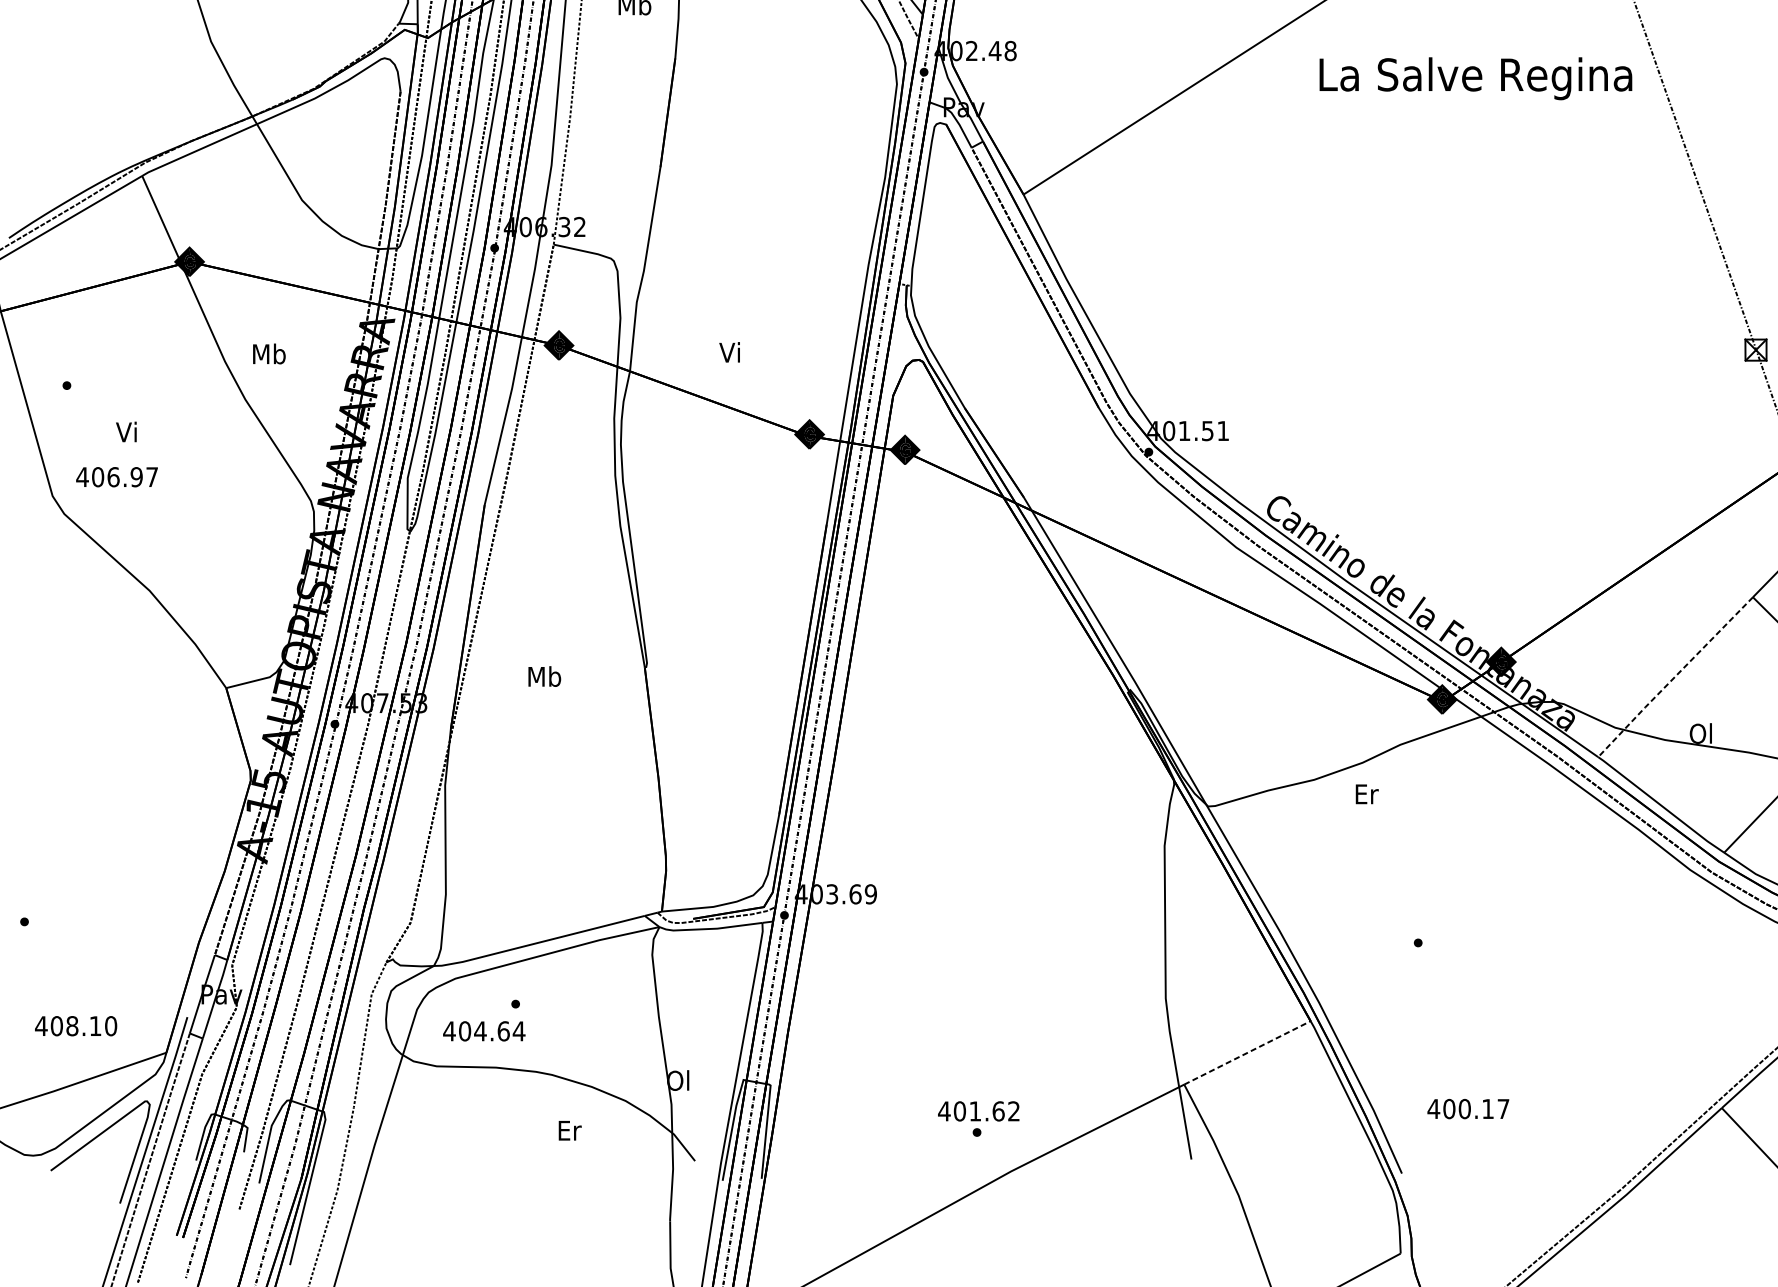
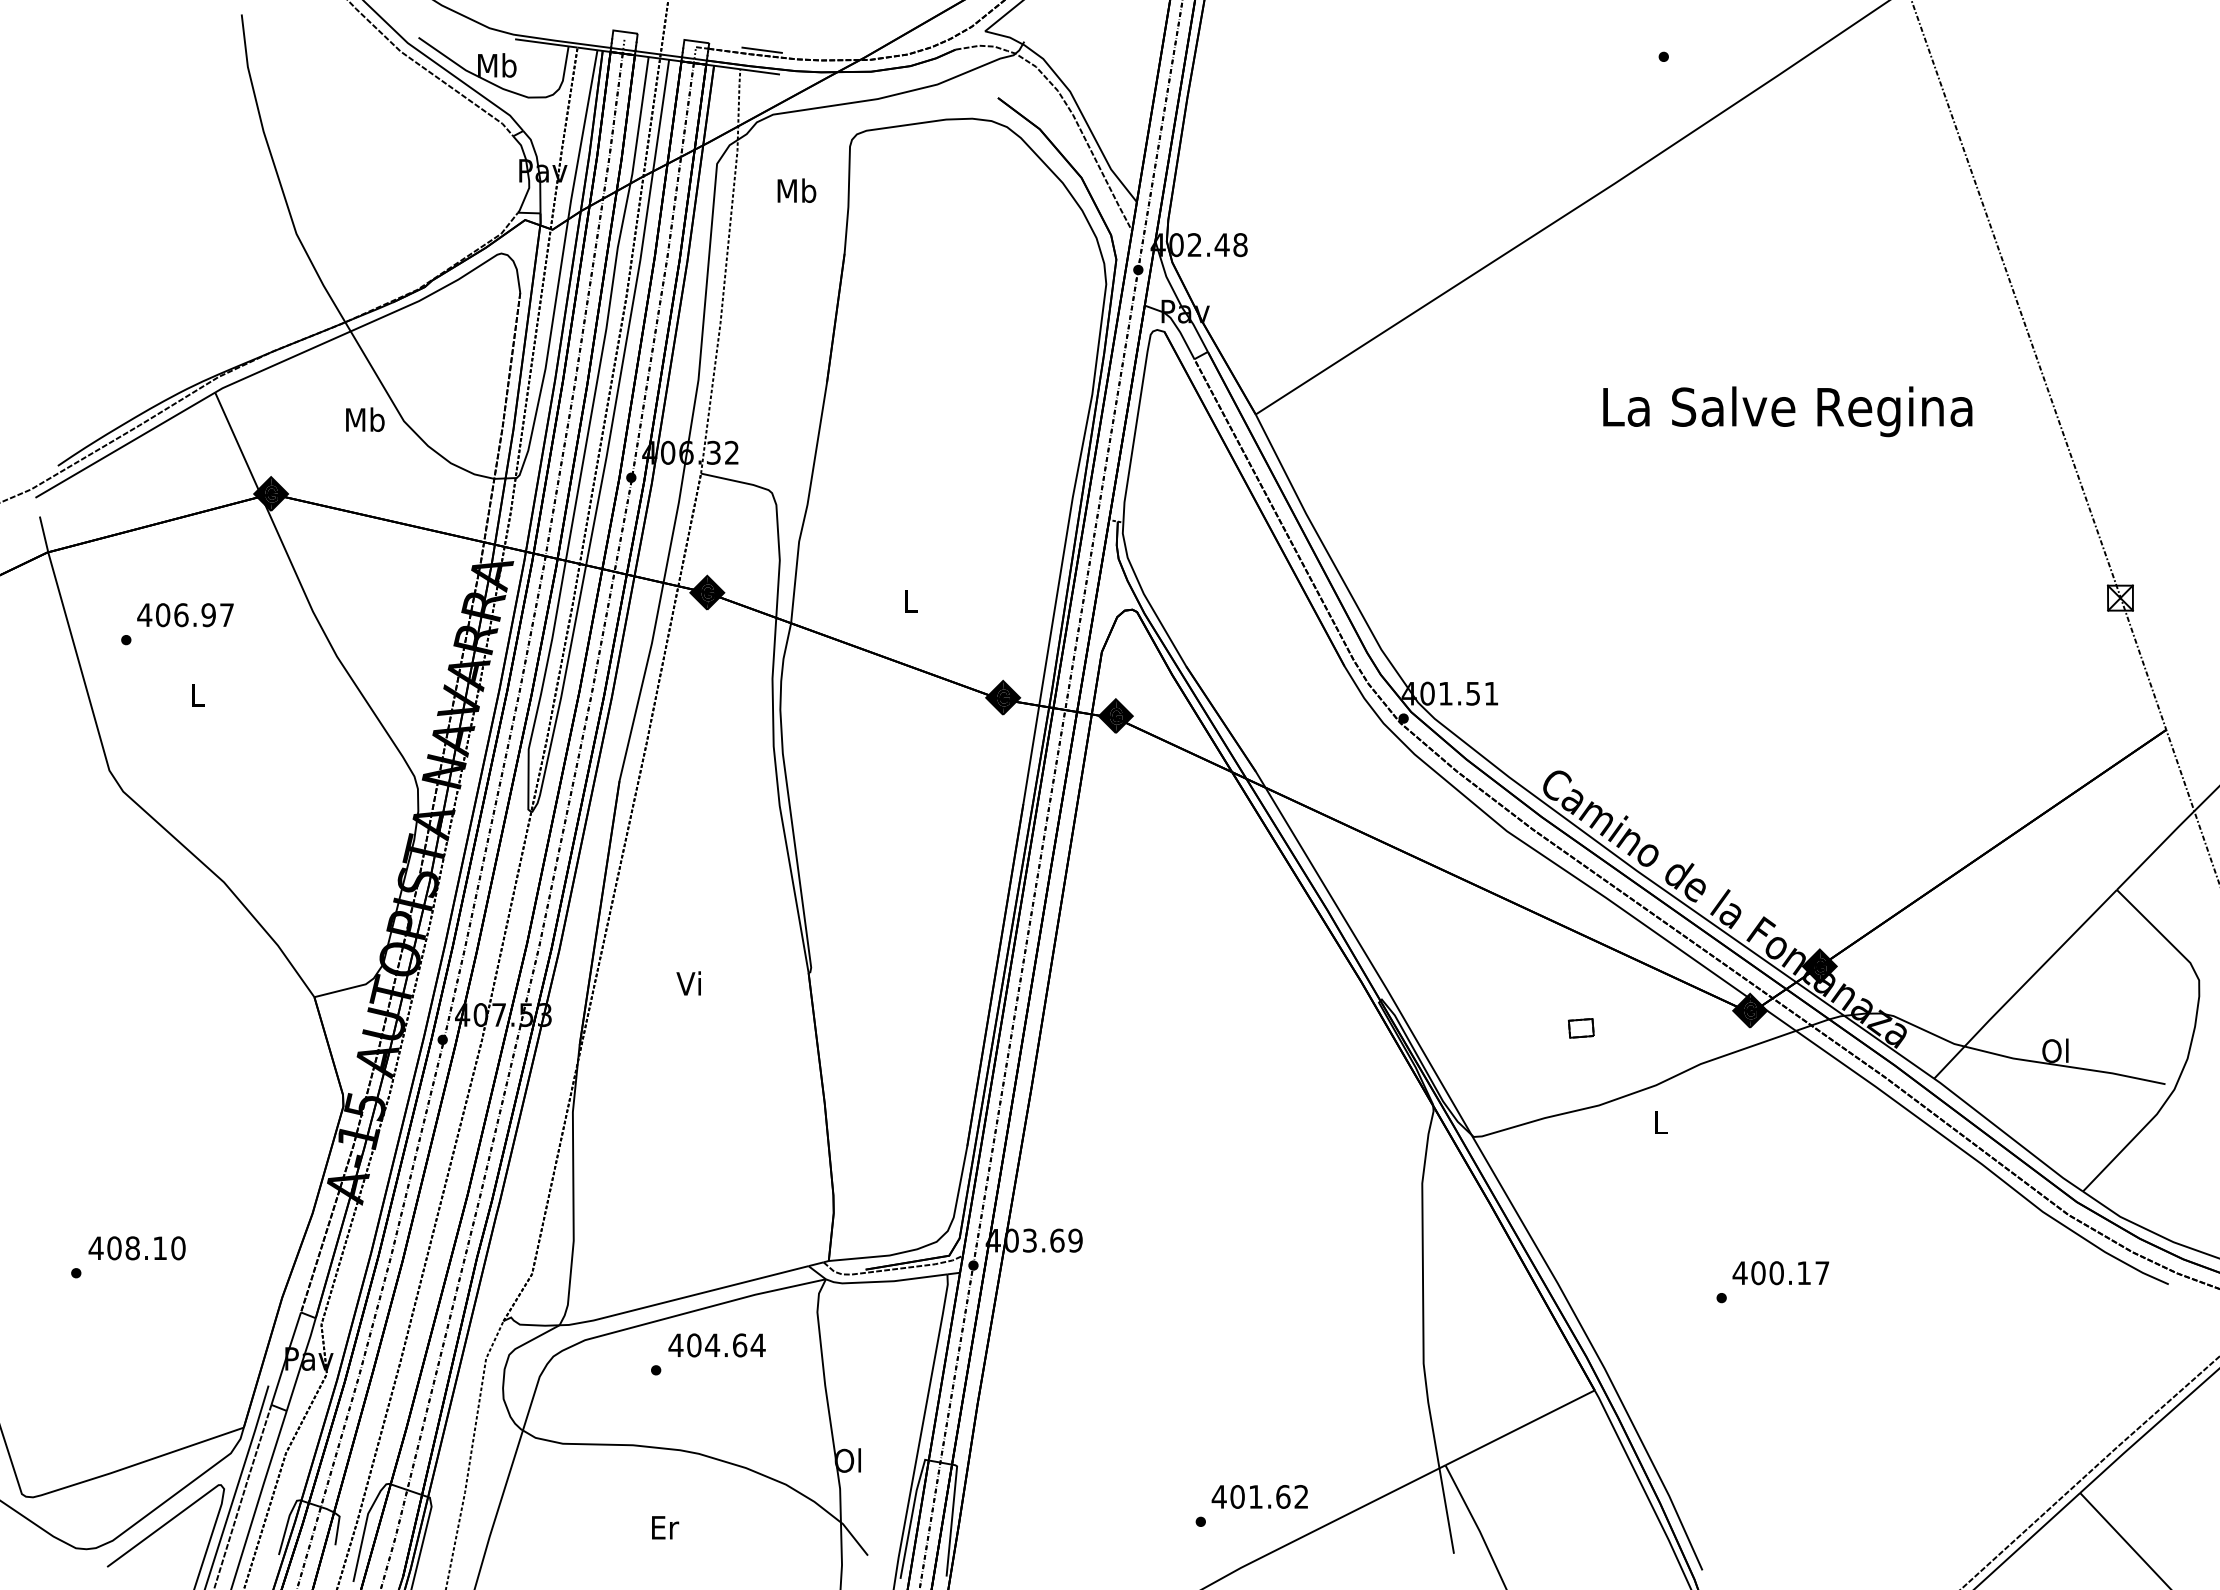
text: (1475, 78) -> (1787, 411), moved
text: (729, 352) -> (908, 600), Vi -> L
text: (269, 353) -> (365, 419), moved
text: (126, 431) -> (196, 694), Vi -> L
text: (117, 477) -> (185, 615), moved
text: (544, 676) -> (690, 983), Mb -> Vi
line: (1674, 677) -> (2024, 984), dashed -> solid
part: (1299, 714) -> (1581, 1028), added
text: (1367, 794) -> (1661, 1122), Er -> L
text: (75, 1026) -> (136, 1248), moved
text: (483, 1031) -> (716, 1345), moved
line: (1247, 1052) -> (1520, 1427), dashed -> solid
text: (1468, 1109) -> (1780, 1273), moved
text: (978, 1111) -> (1259, 1496), moved
text: (570, 1130) -> (665, 1527), moved

